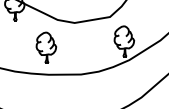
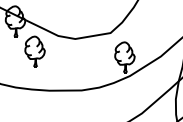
part: (45, 47) -> (34, 51), moved

